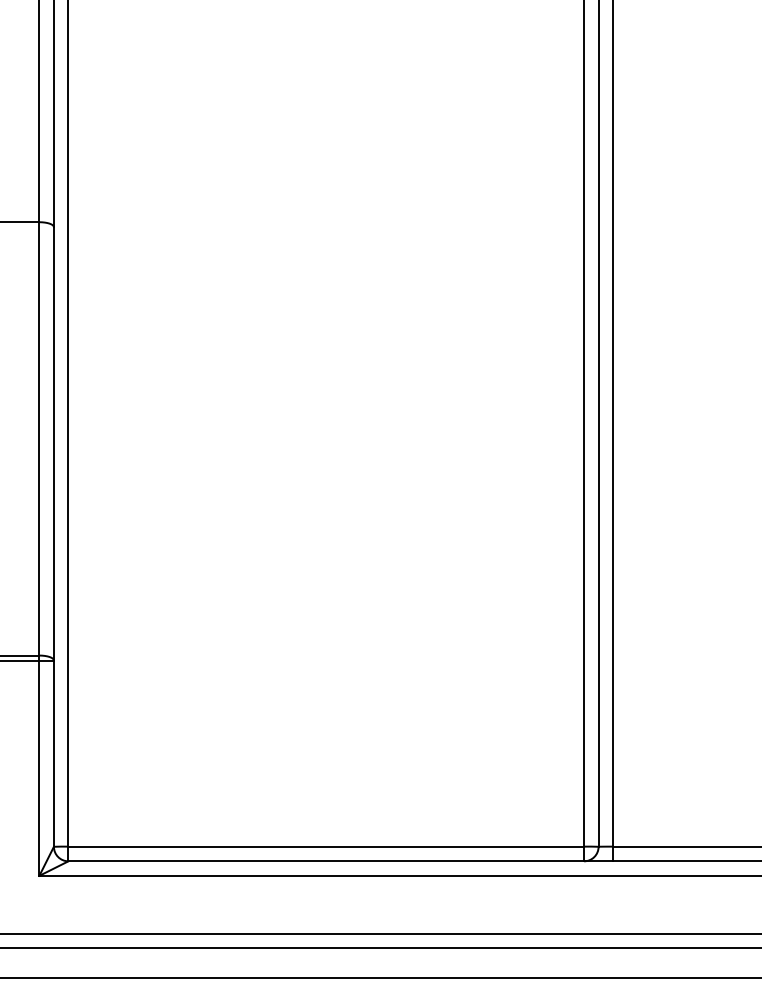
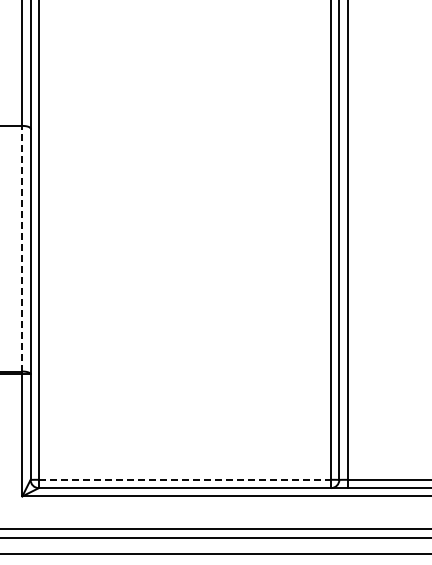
line: (39, 438) -> (22, 248), solid -> dashed
line: (327, 846) -> (185, 479), solid -> dashed

